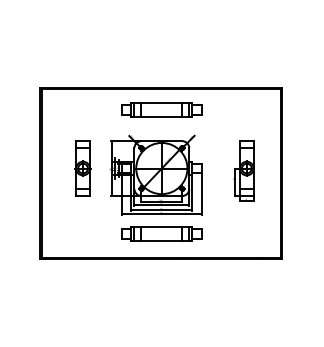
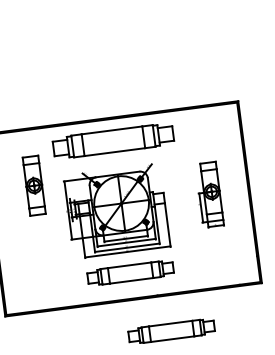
part: (161, 109) -> (113, 140), size x1.4
part: (82, 168) -> (33, 185), moved
part: (192, 292) -> (171, 330), added

